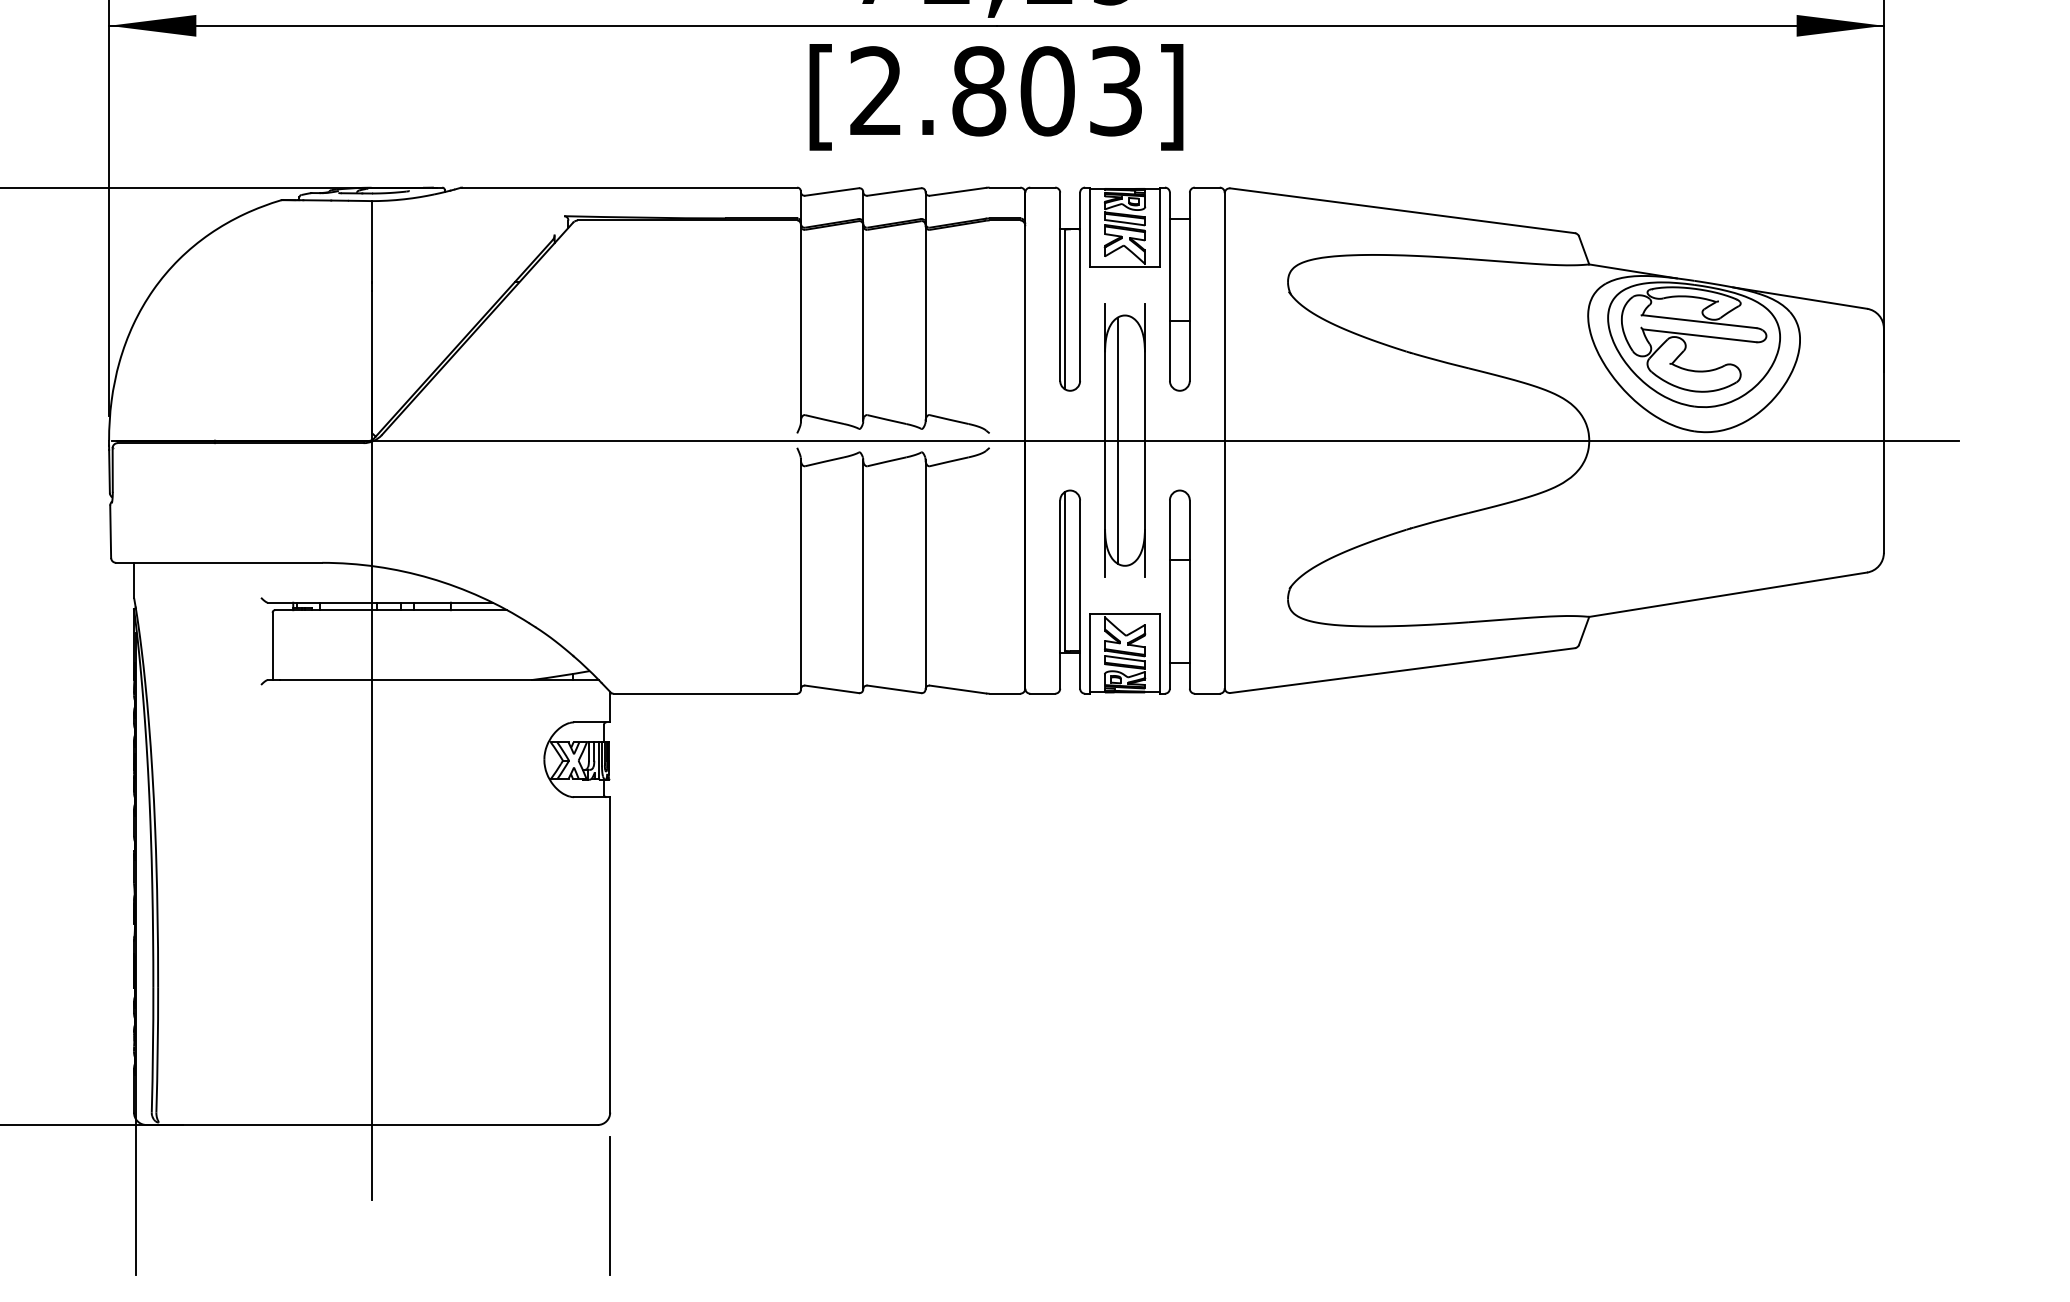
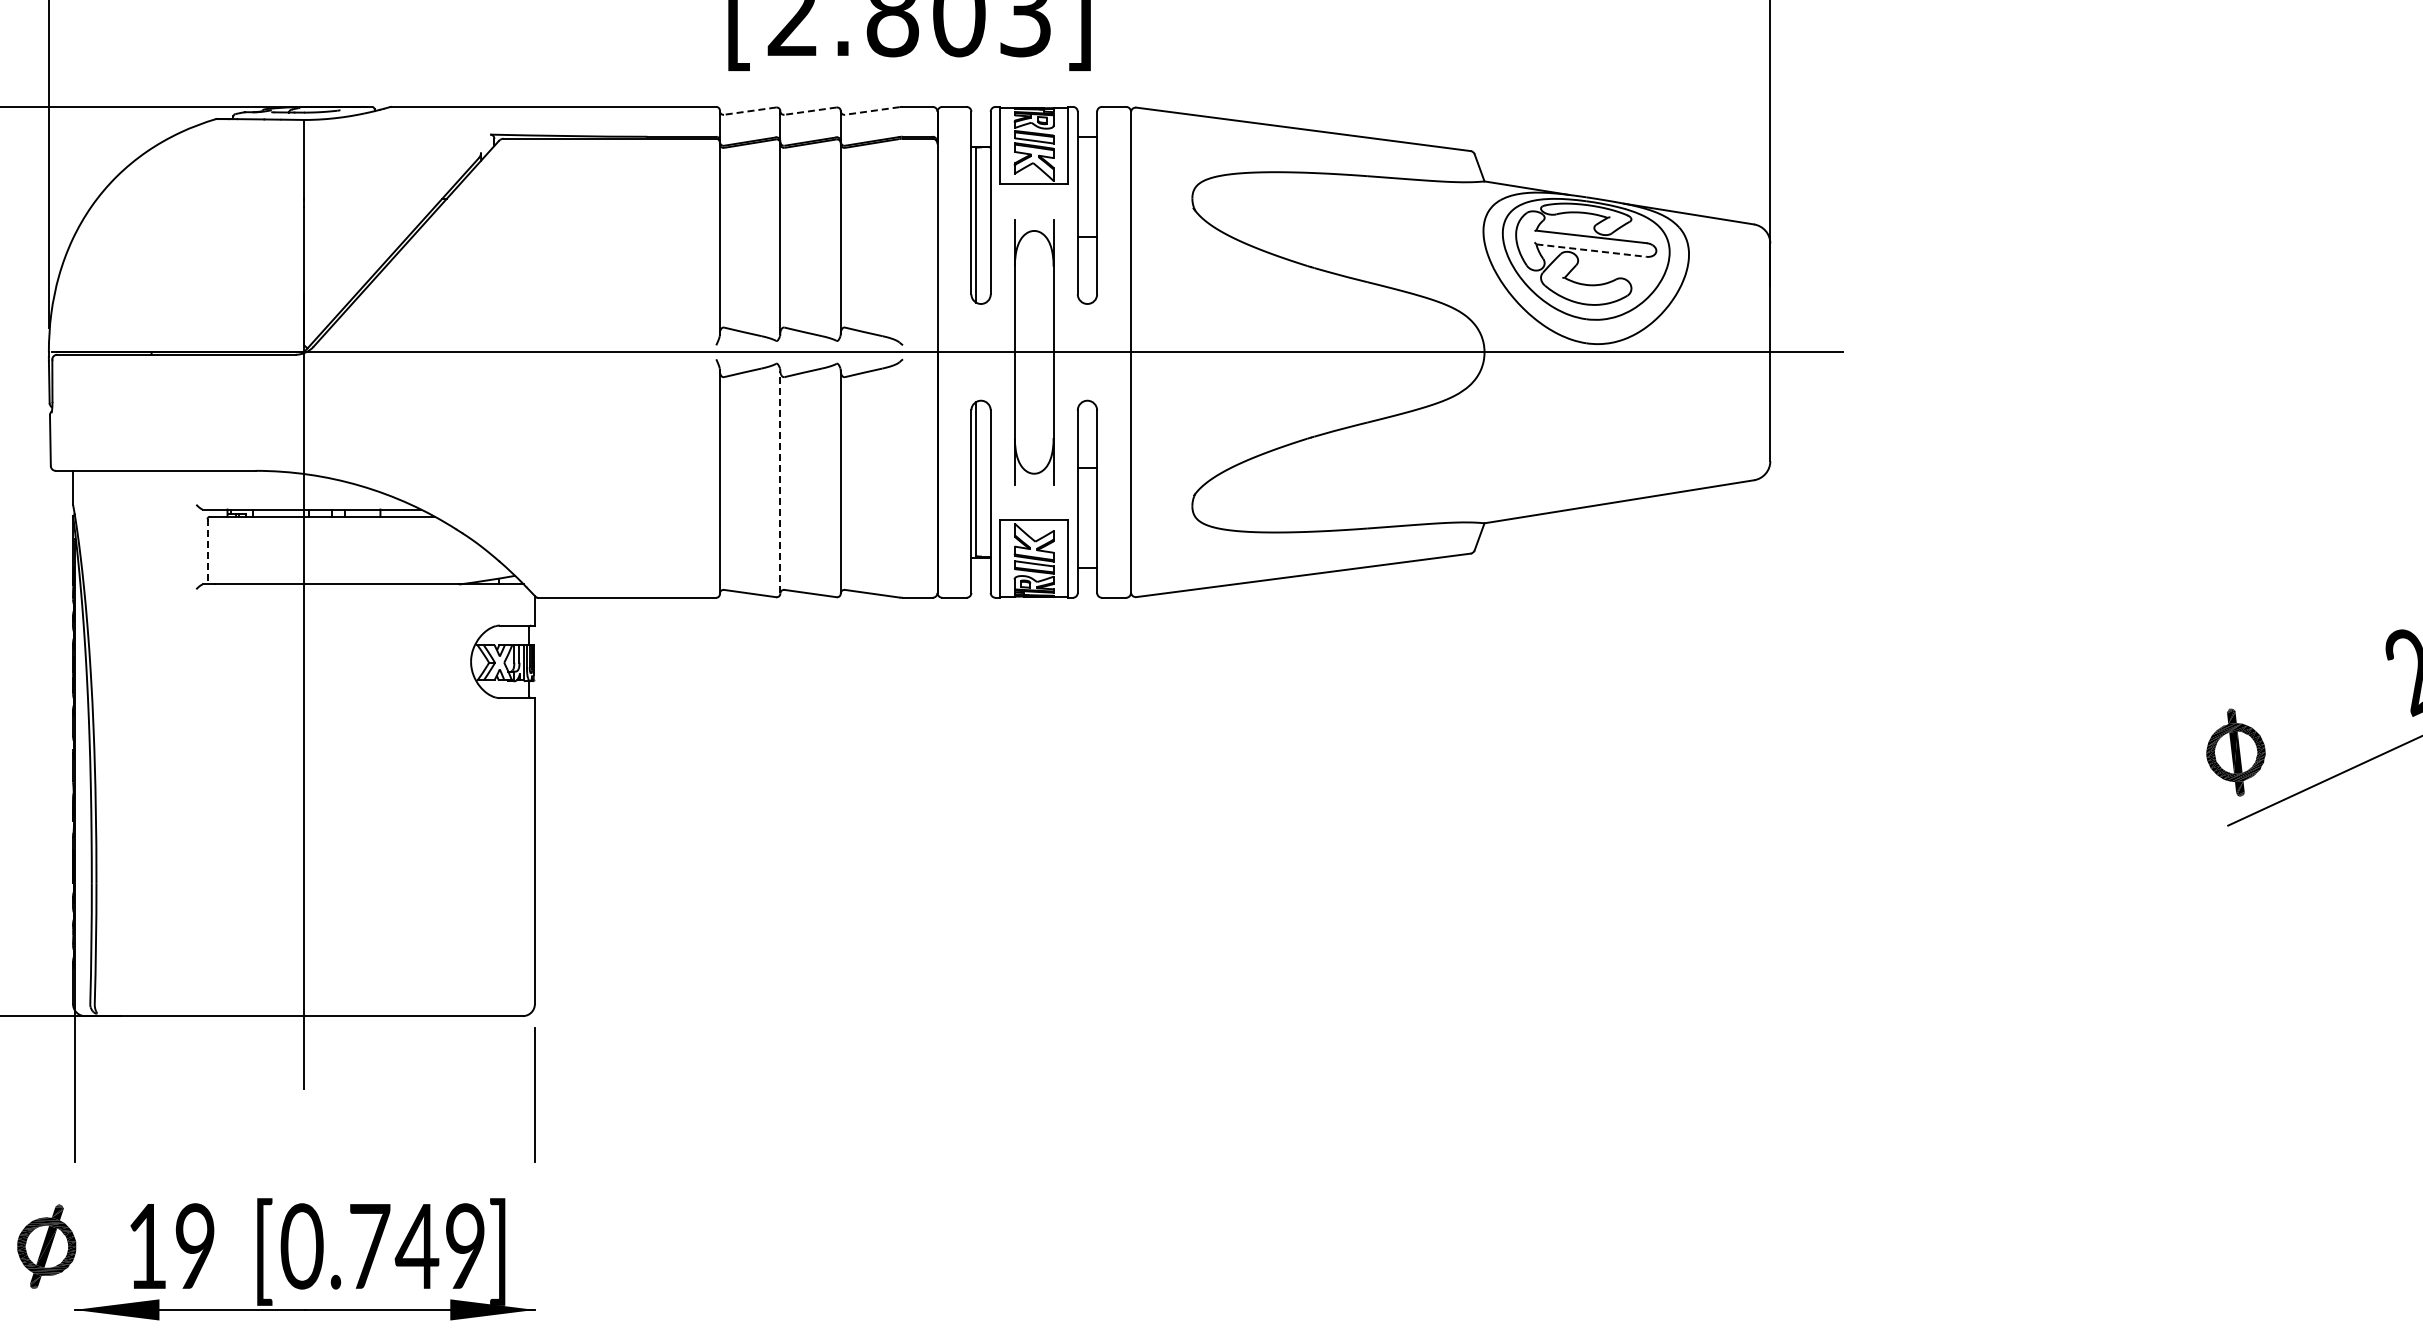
line: (958, 191) -> (872, 110), solid -> dashed
line: (831, 192) -> (749, 111), solid -> dashed
line: (894, 192) -> (810, 111), solid -> dashed
line: (1700, 335) -> (1592, 250), solid -> dashed
line: (1118, 440) -> (1027, 352), removed
line: (863, 573) -> (780, 481), solid -> dashed
line: (272, 645) -> (207, 551), solid -> dashed

